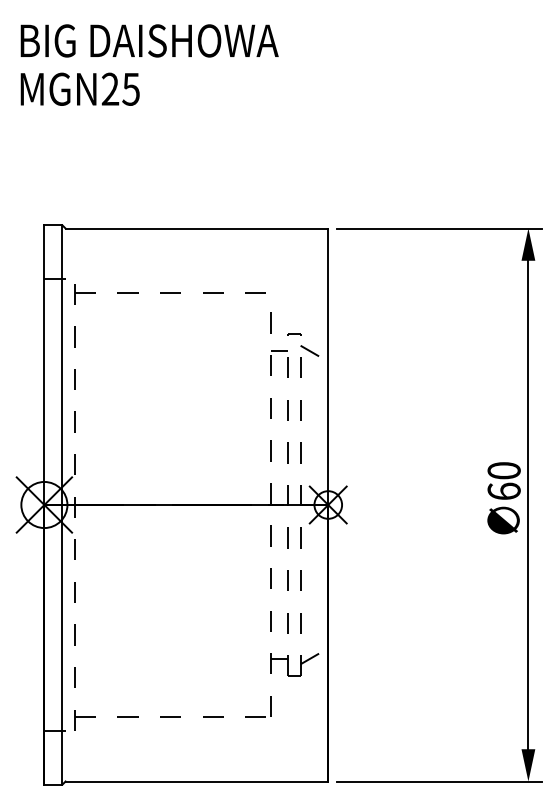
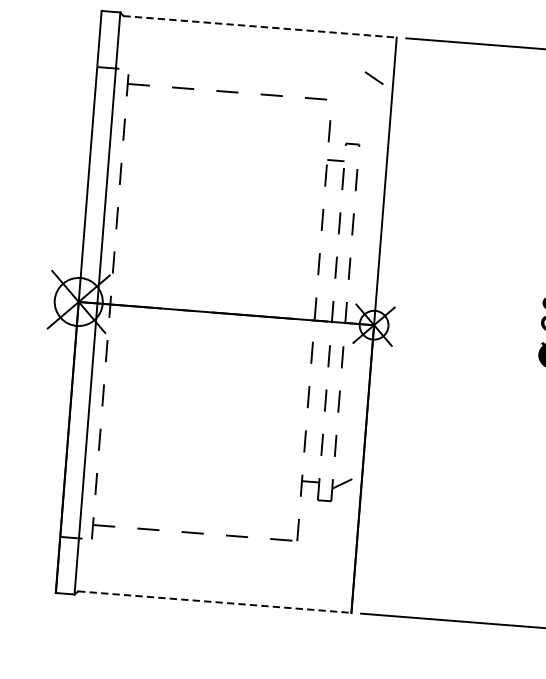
line: (197, 228) -> (260, 26), solid -> dashed
line: (309, 350) -> (373, 77), moved
line: (197, 781) -> (215, 602), solid -> dashed

